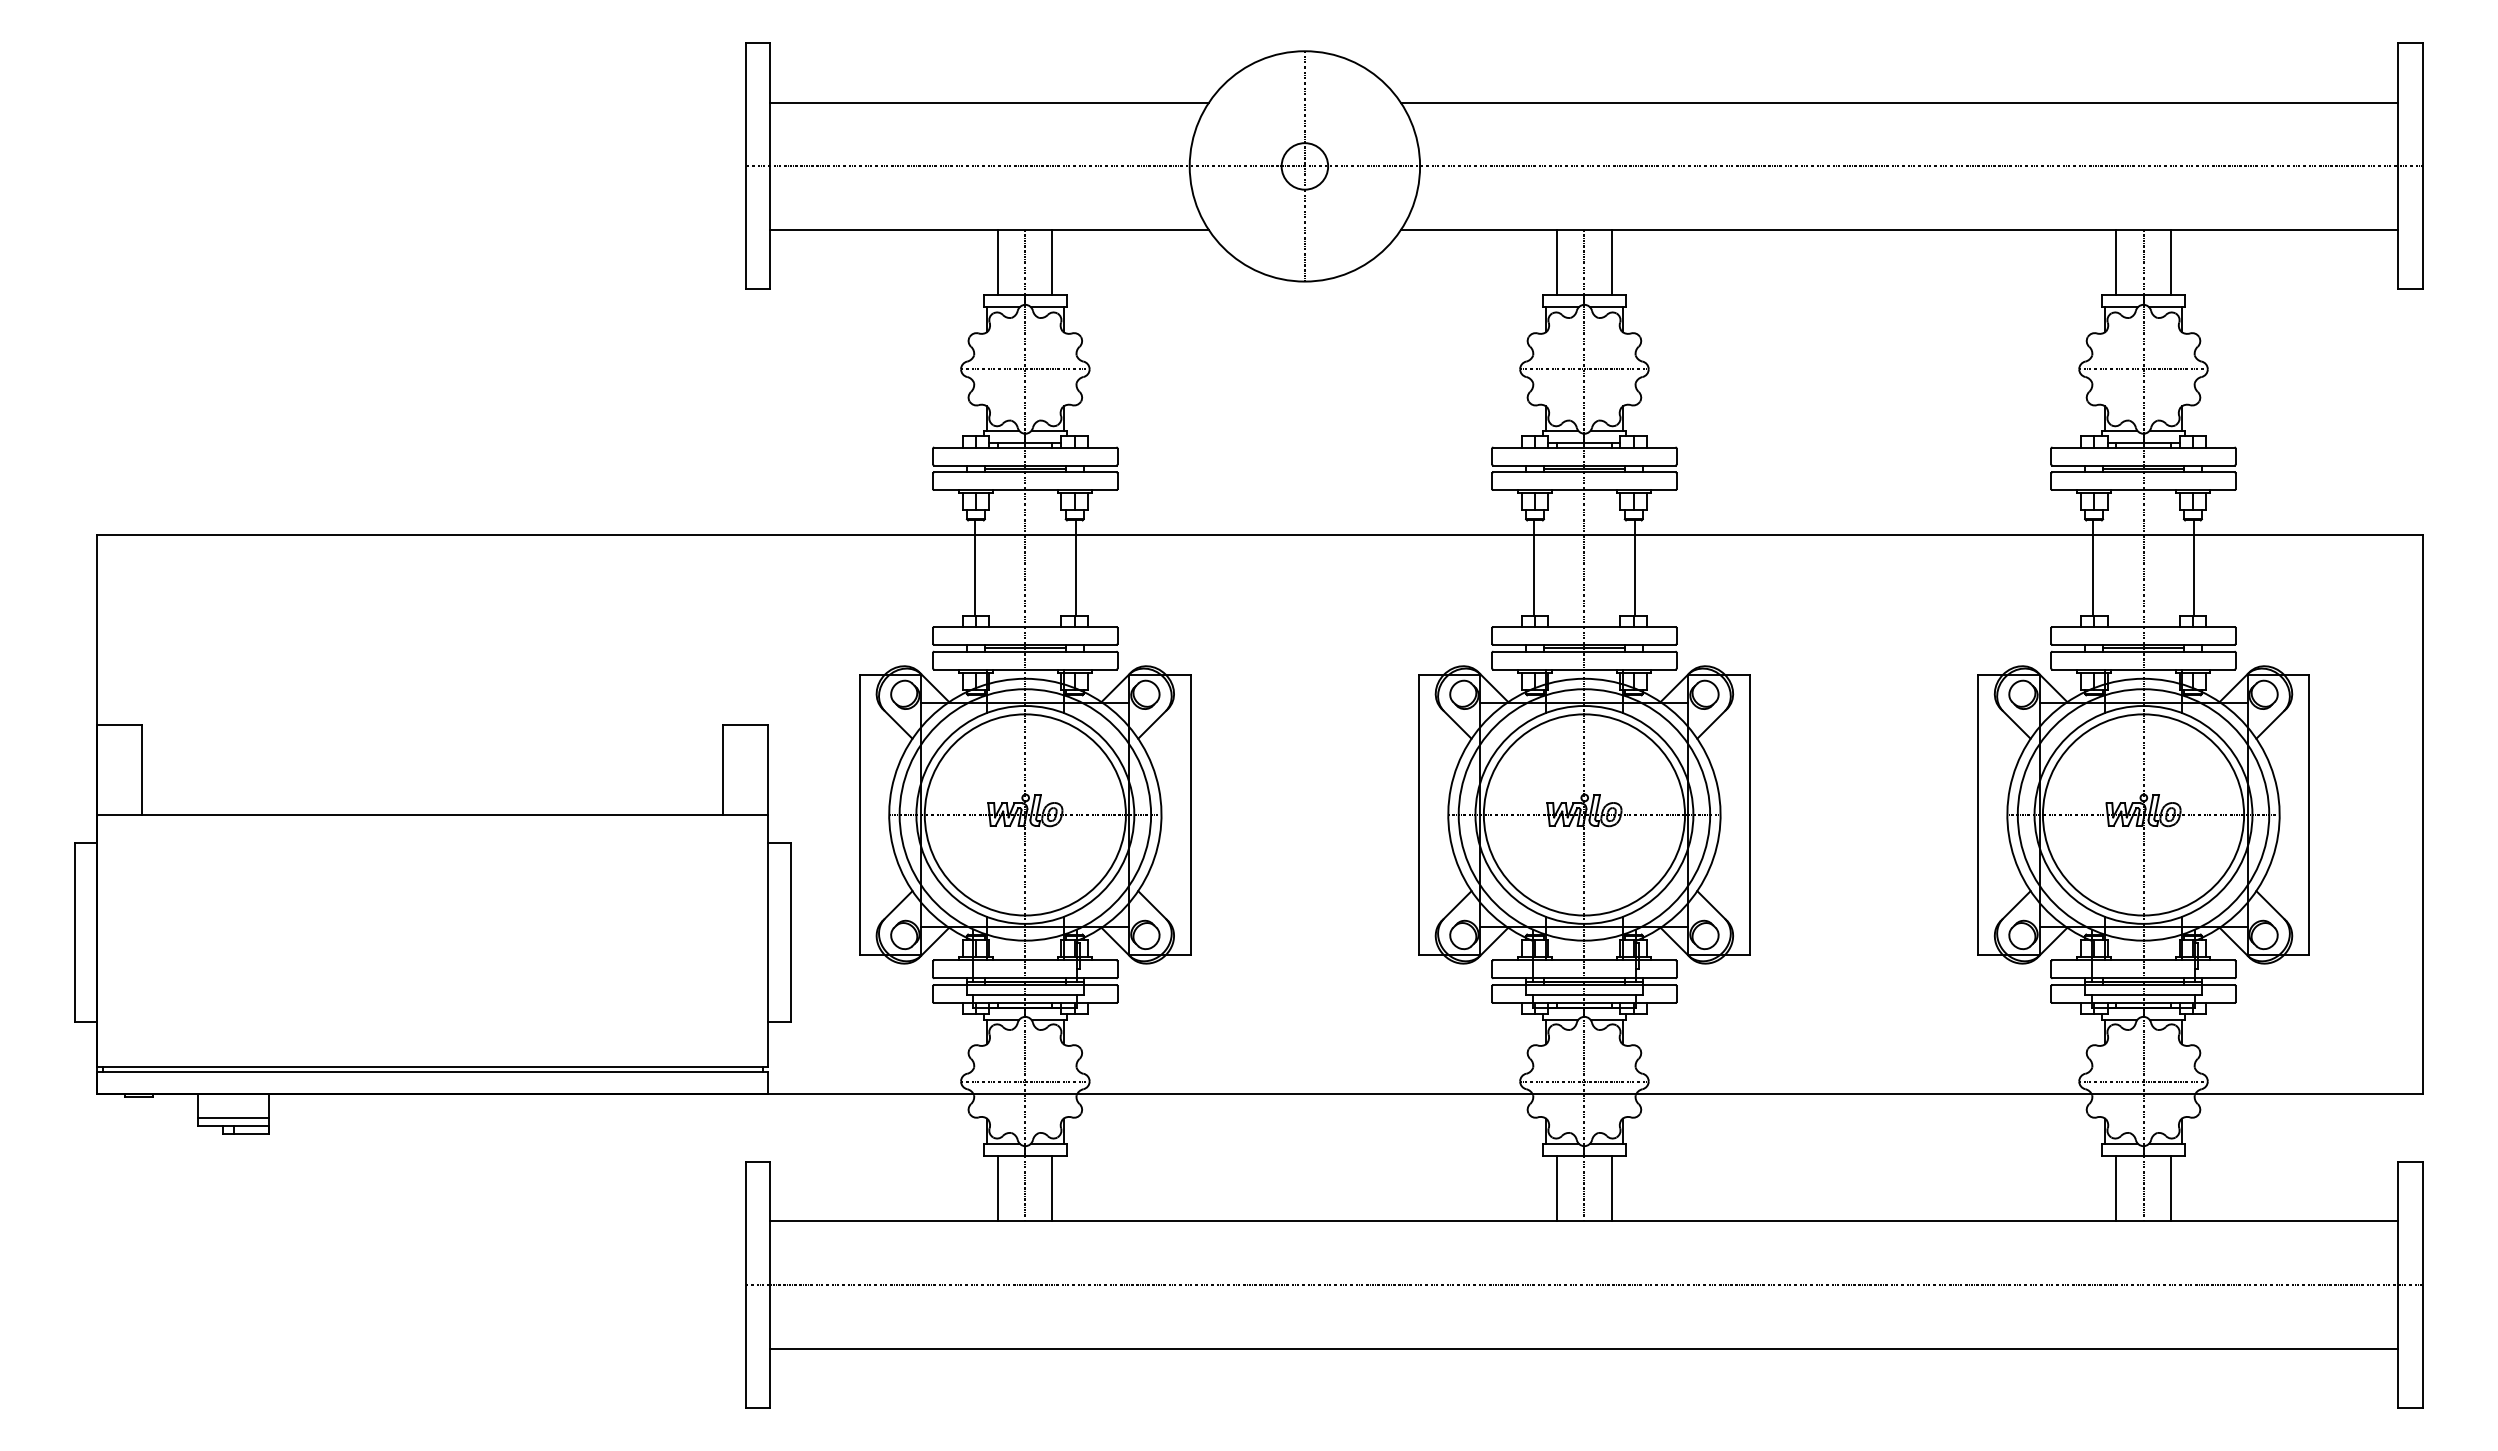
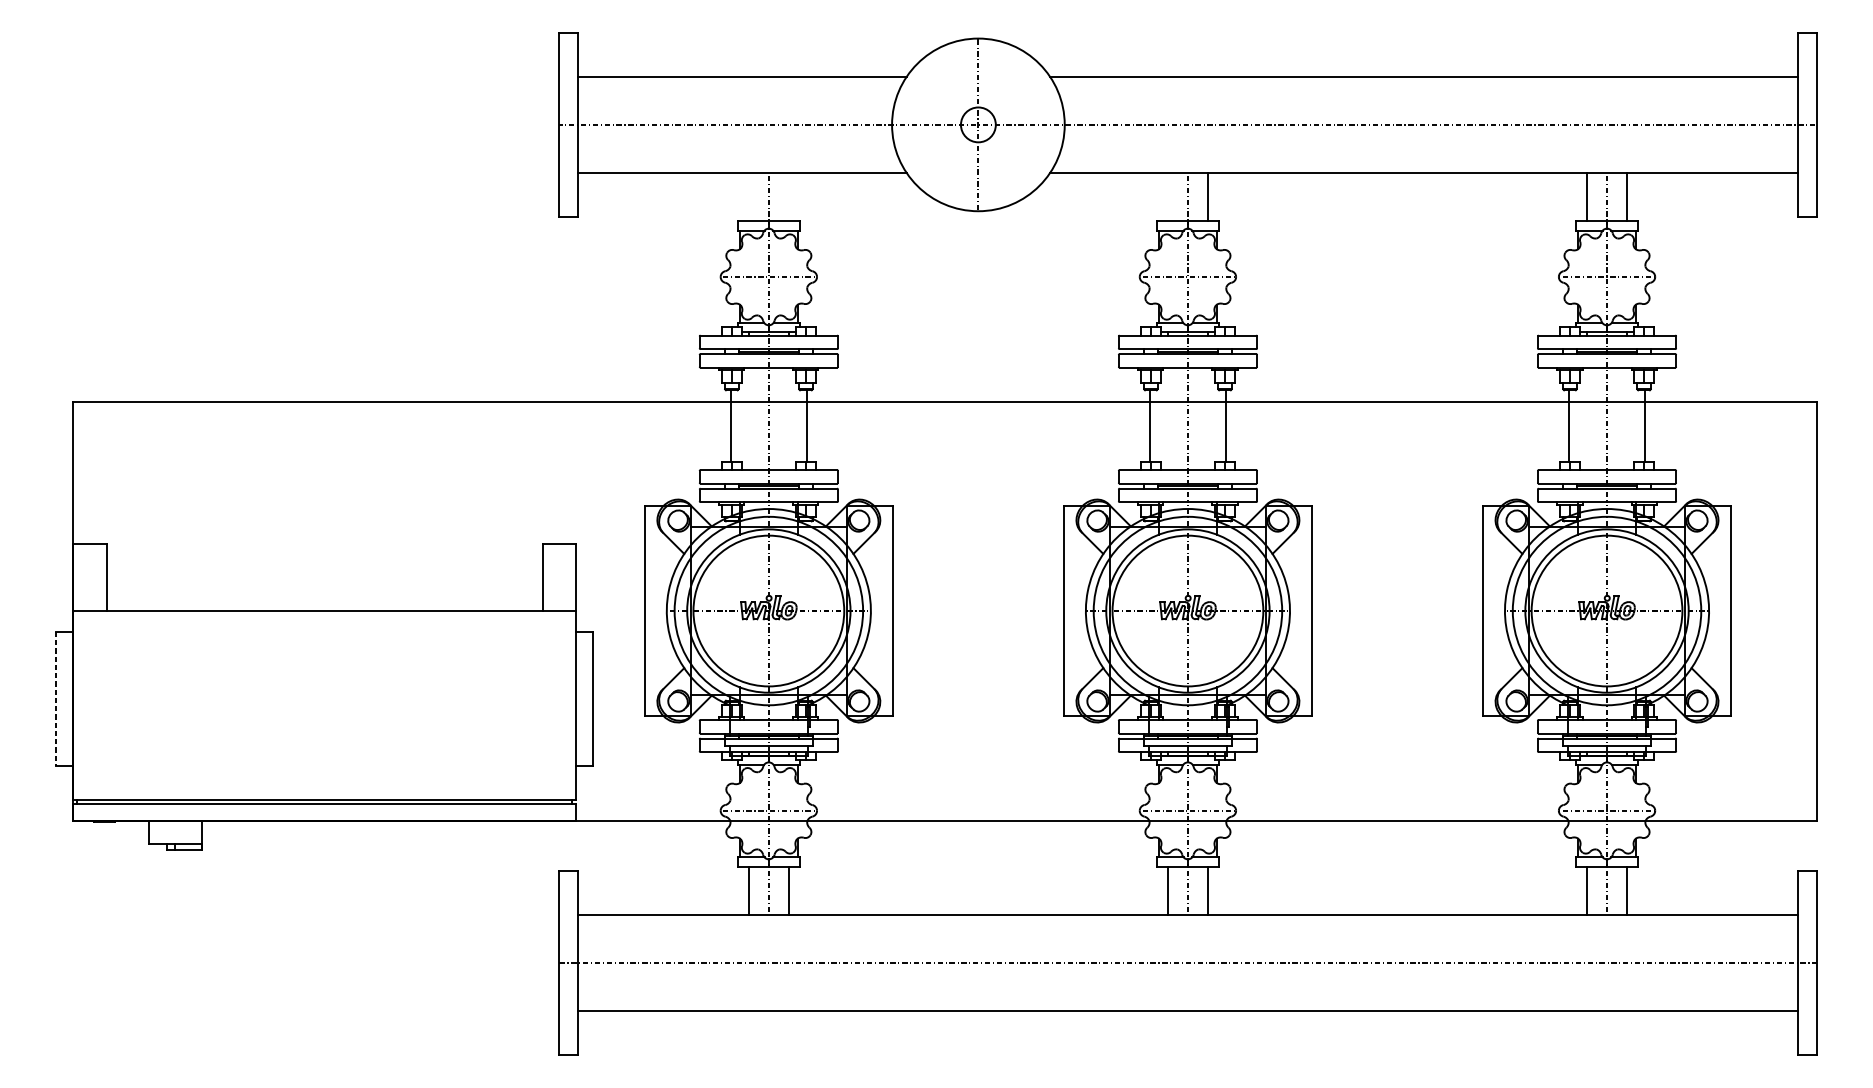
line: (998, 262) -> (748, 196), removed
line: (1052, 262) -> (789, 196), removed
line: (1557, 262) -> (1167, 196), removed
line: (74, 932) -> (56, 699), solid -> dashed
line: (233, 1117) -> (175, 837), removed

